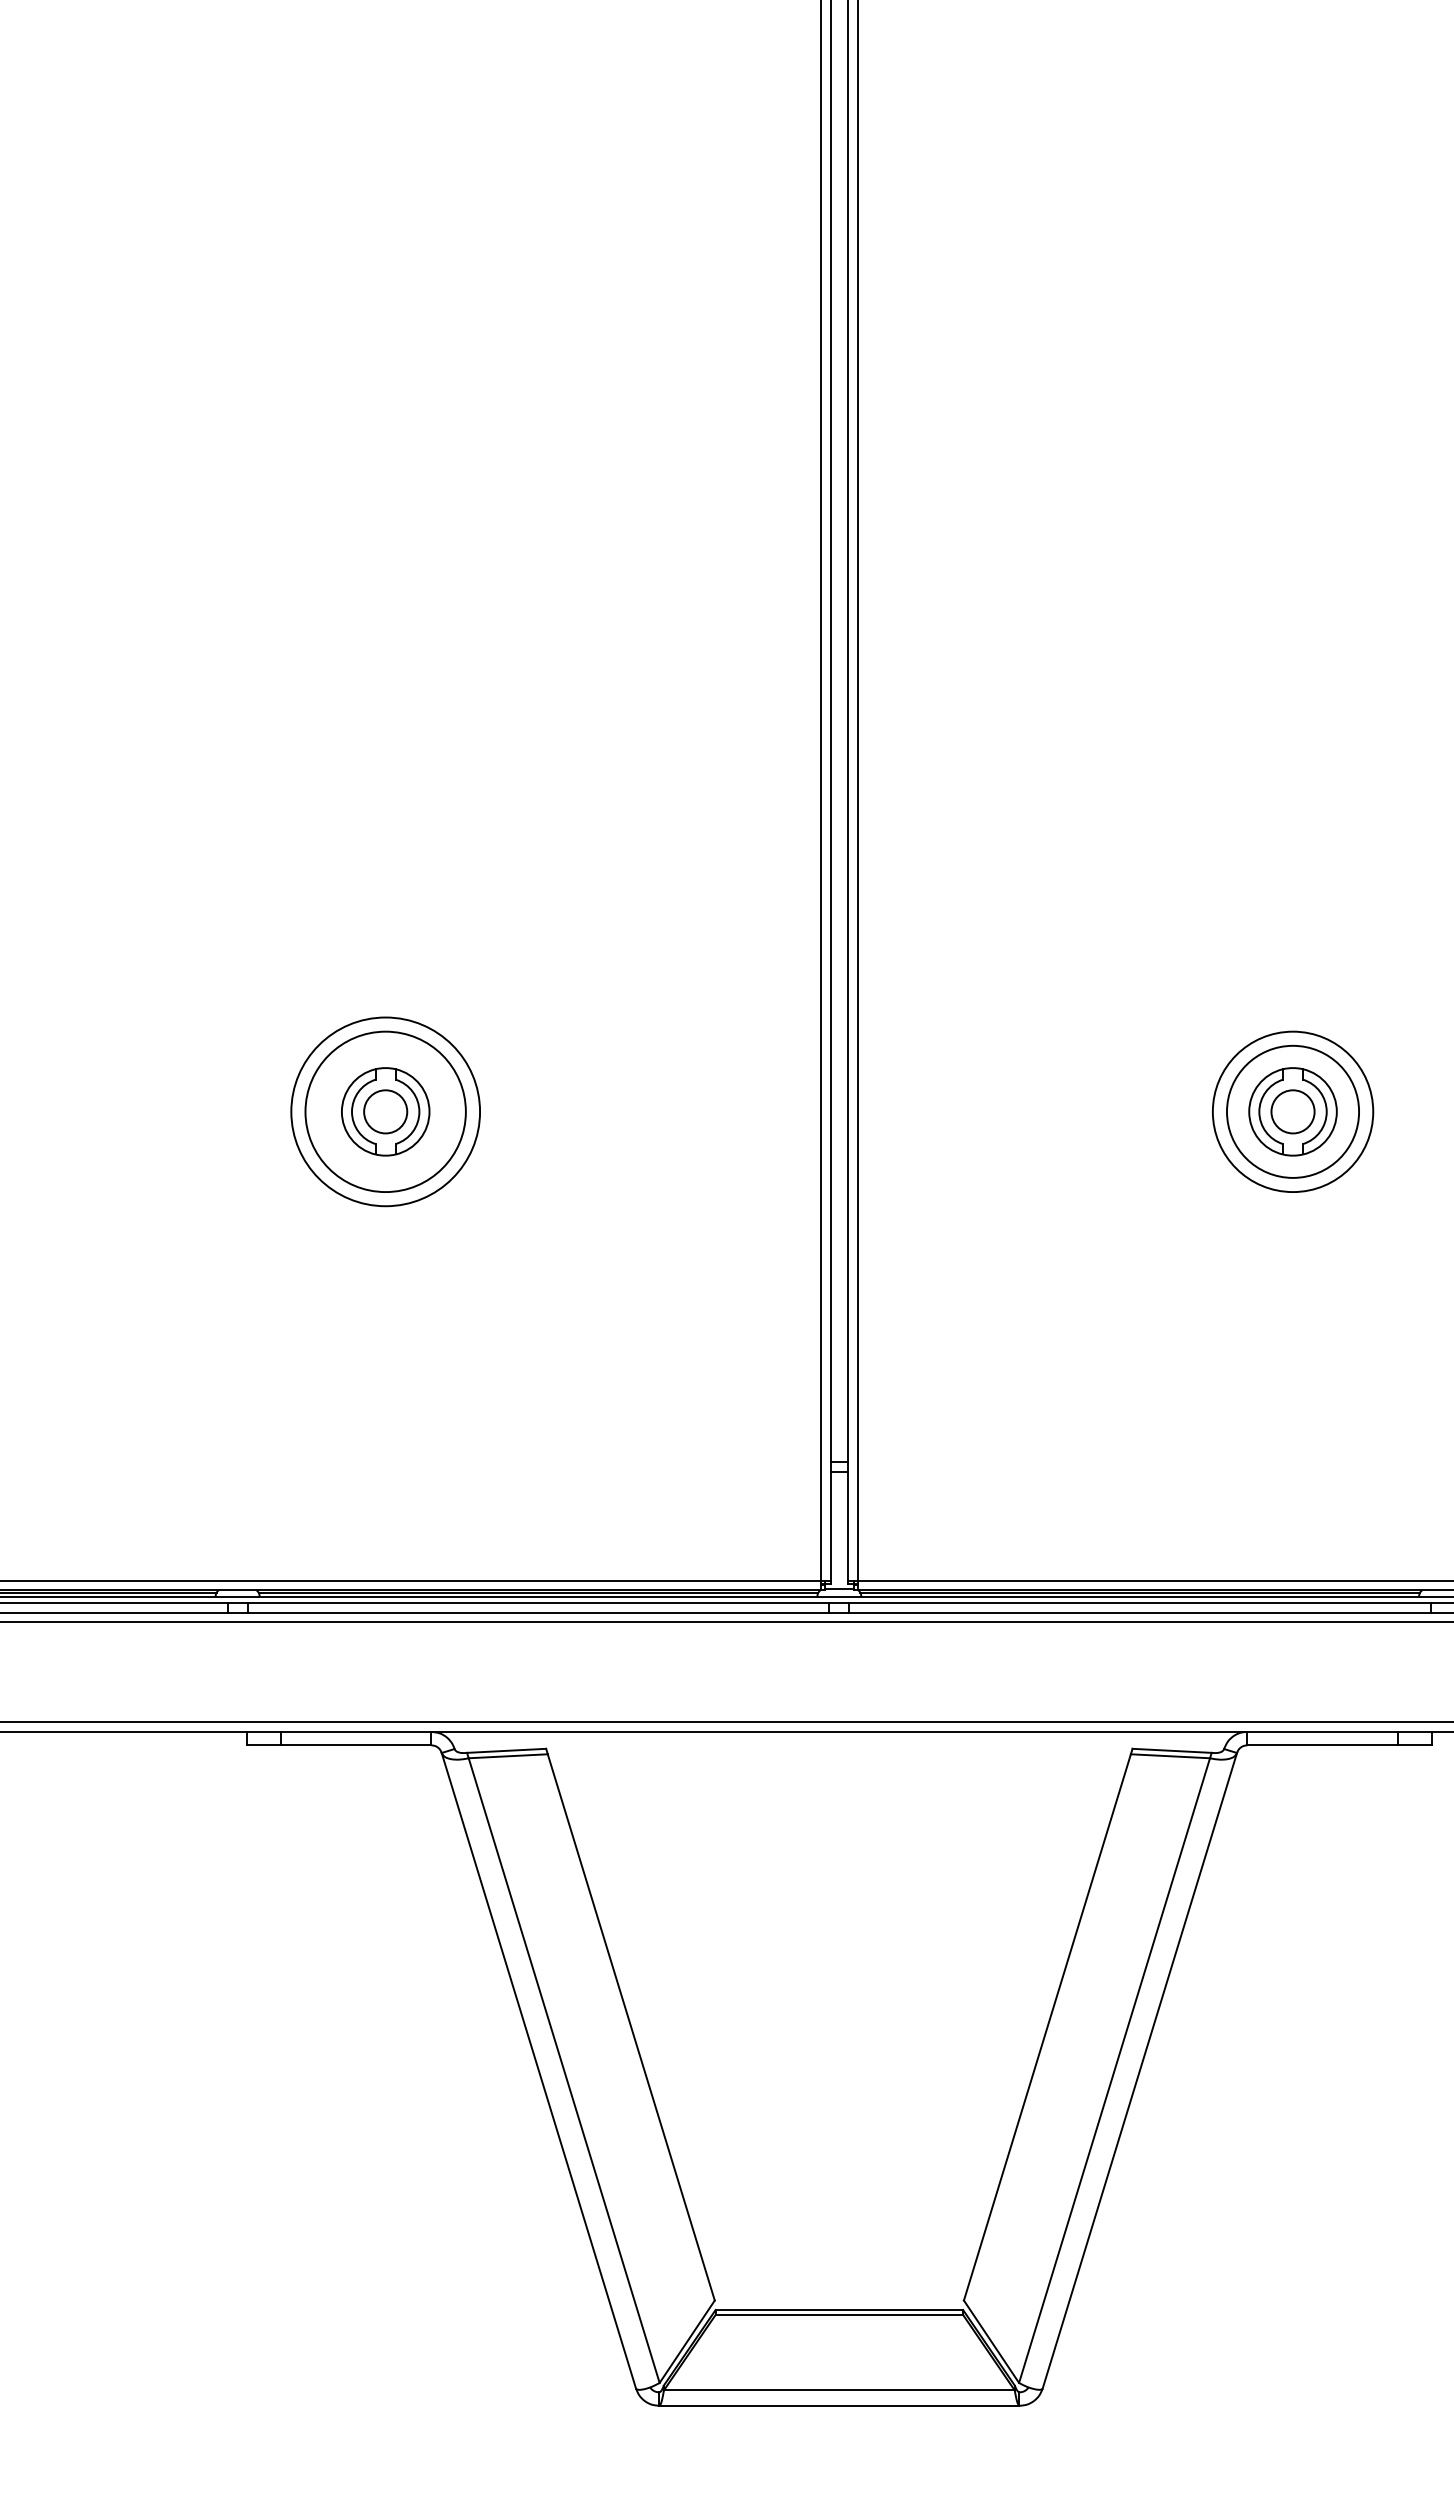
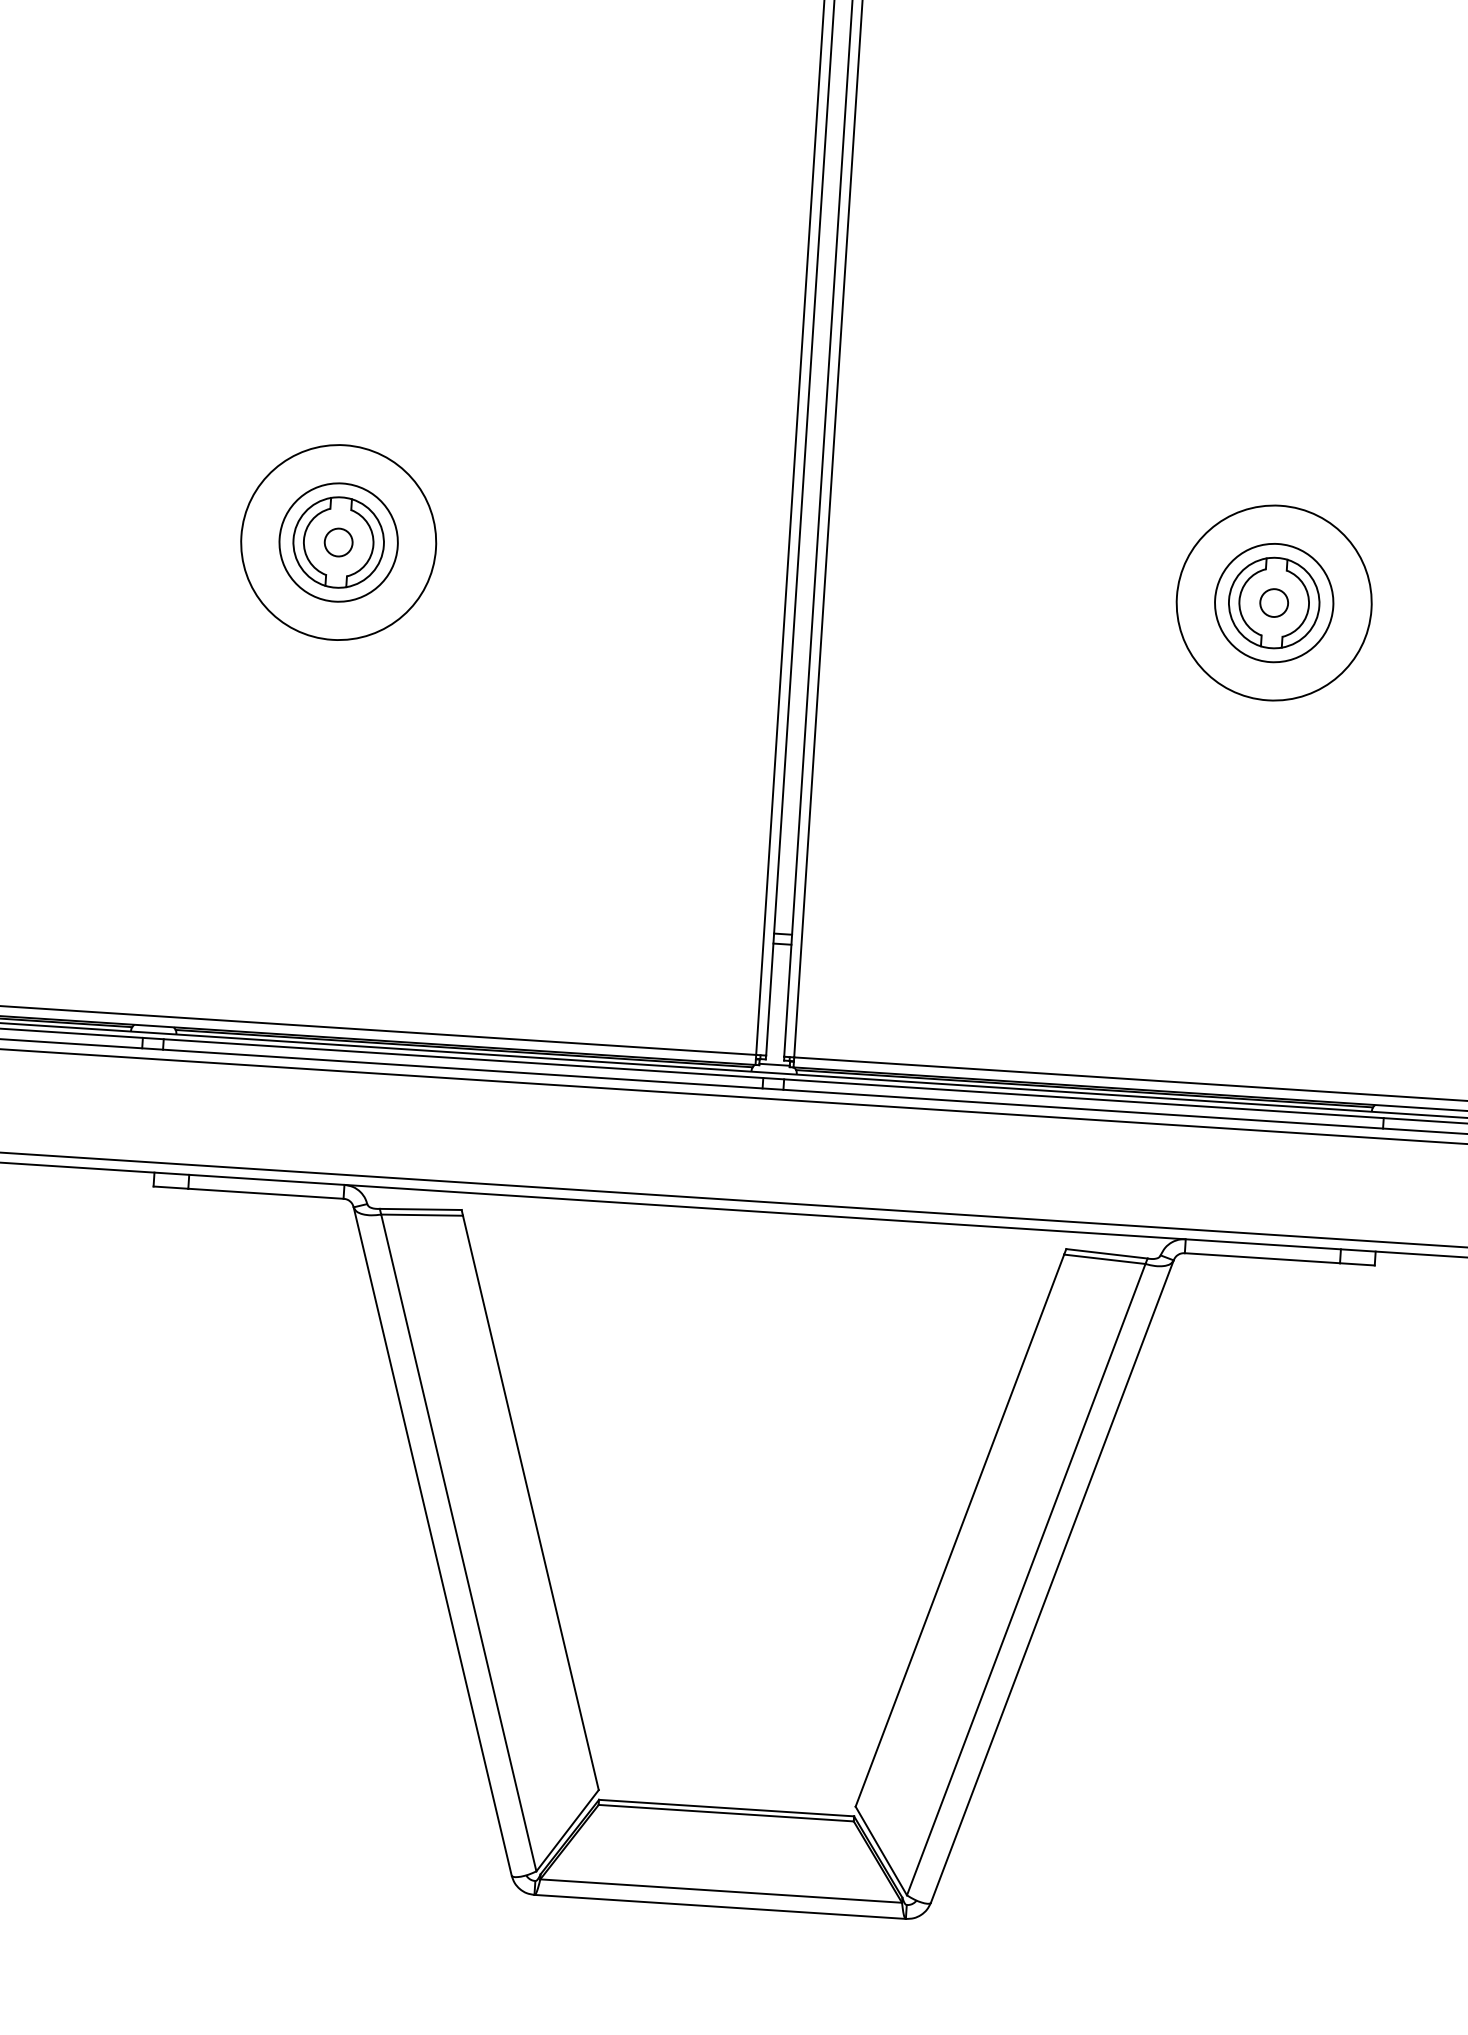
circle: (385, 1111) -> (338, 542), size x0.62
circle: (385, 1111) -> (338, 542), size x0.71
circle: (1292, 1111) -> (1273, 602), size x0.62
circle: (1292, 1111) -> (1273, 602), size x0.71
circle: (1292, 1111) -> (1273, 602), size x1.43

